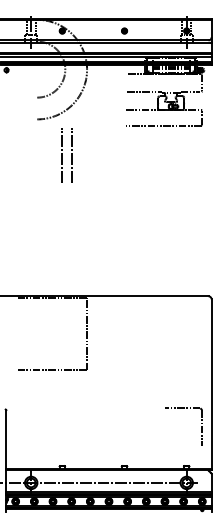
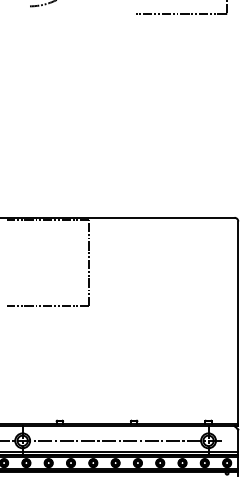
line: (62, 154) -> (60, 48), removed
line: (71, 154) -> (70, 48), removed
part: (183, 408) -> (204, 351), removed

